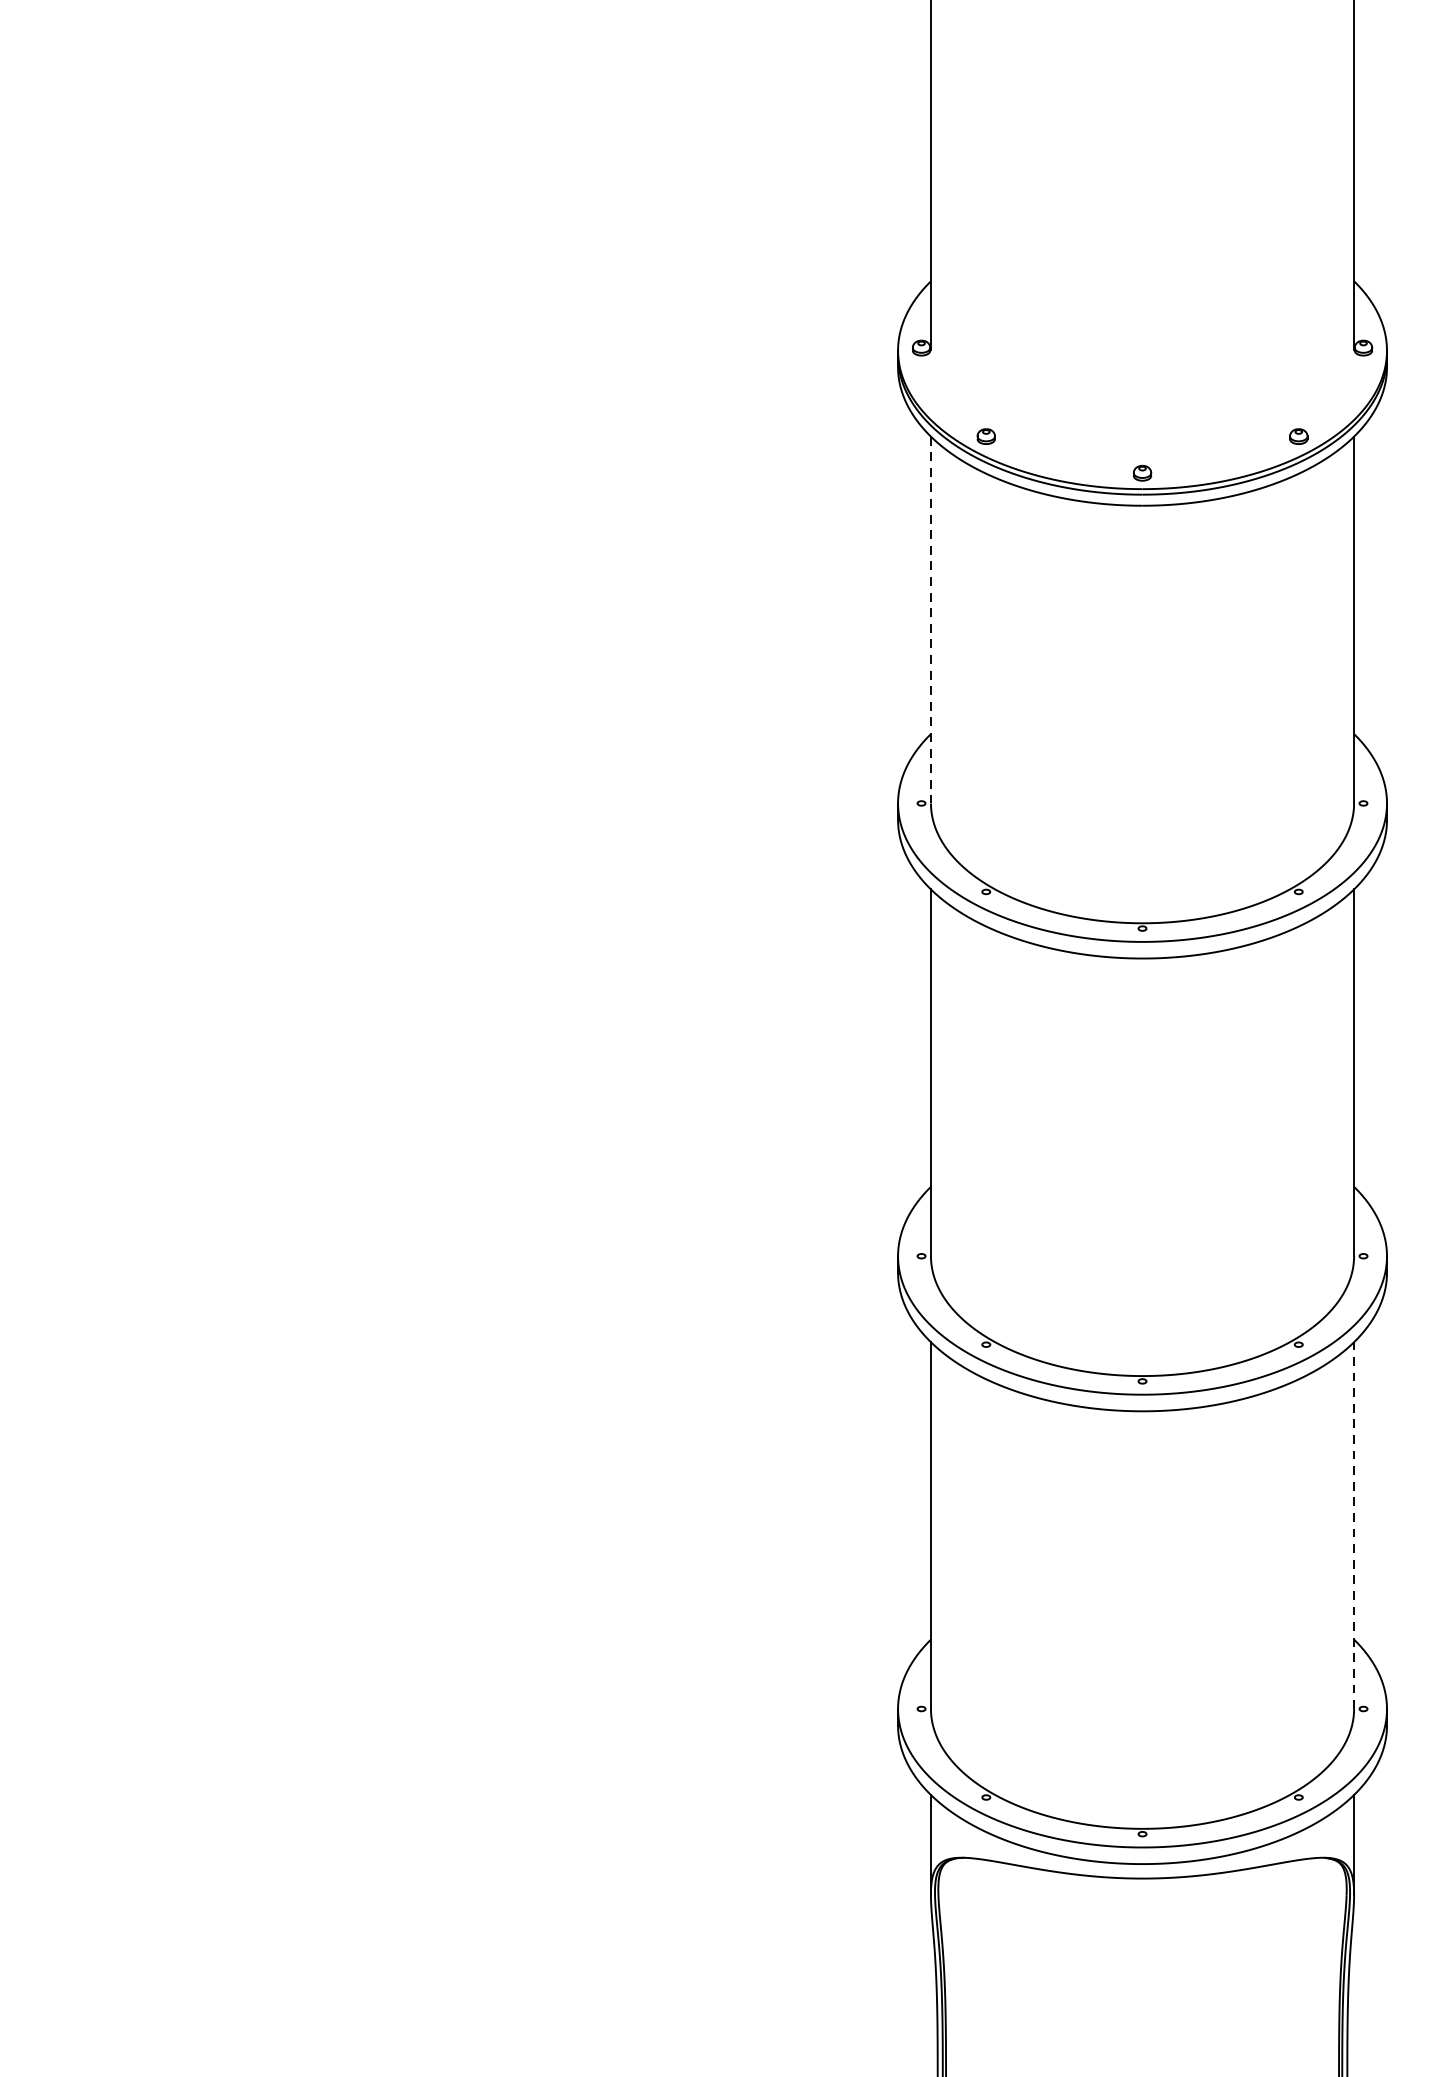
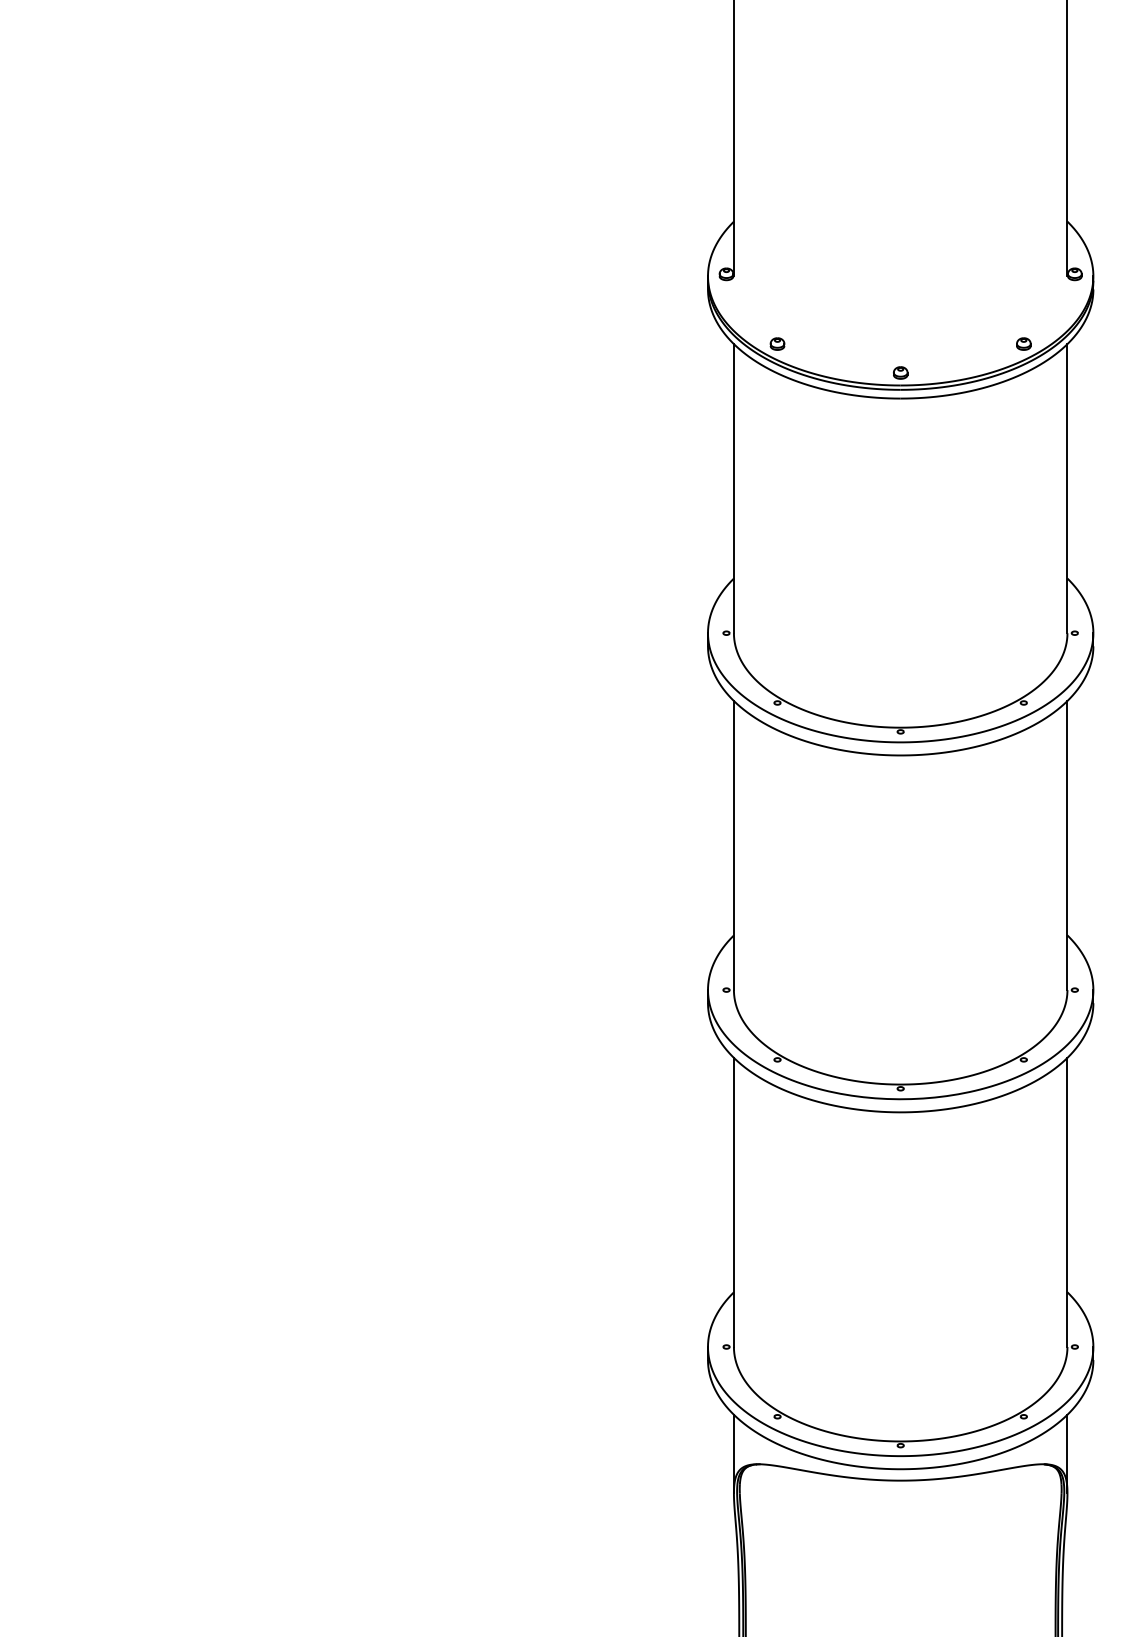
line: (930, 619) -> (733, 488), dashed -> solid
line: (1354, 1525) -> (1067, 1202), dashed -> solid

